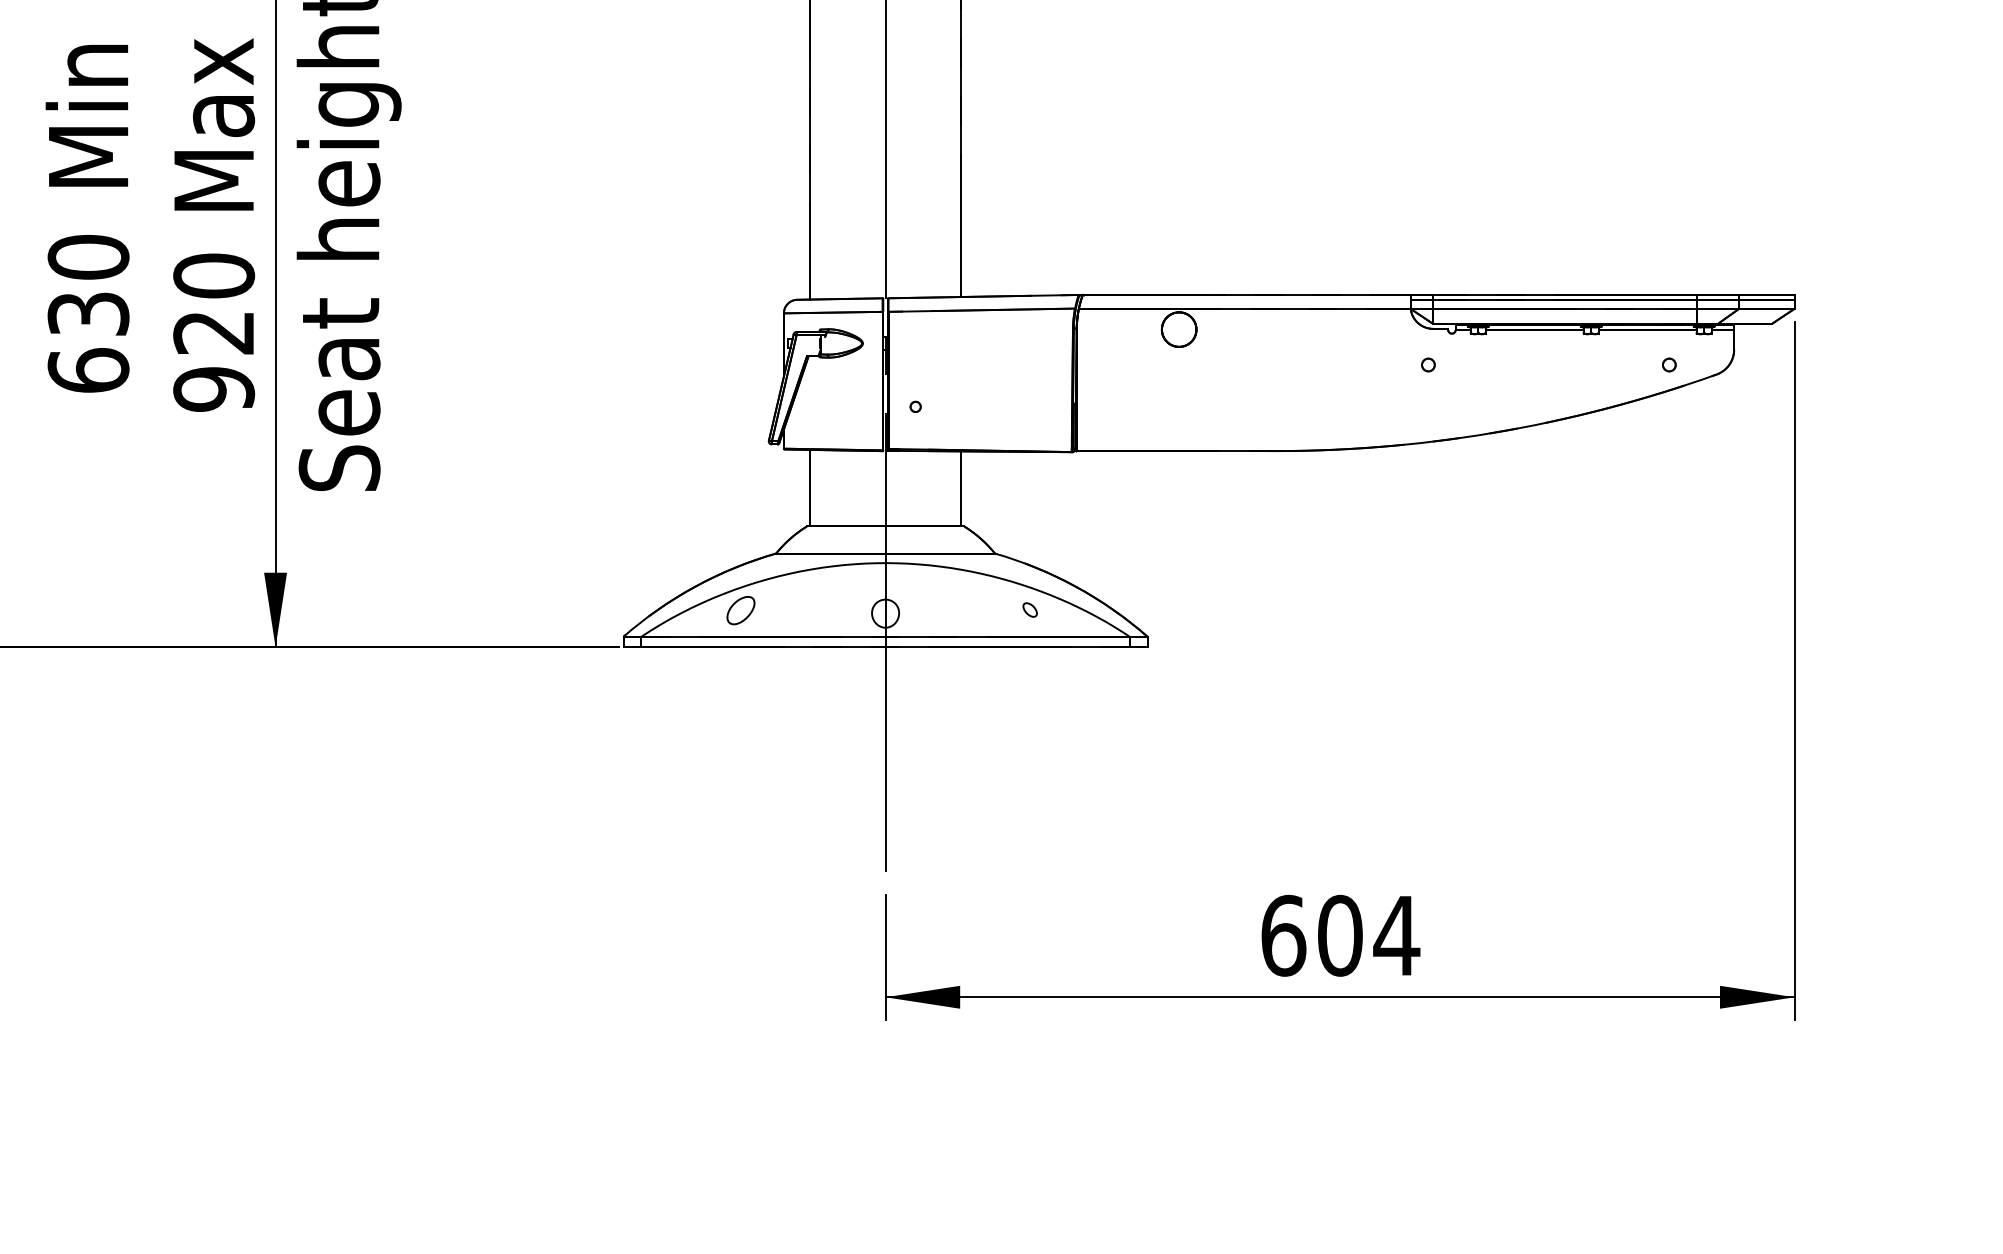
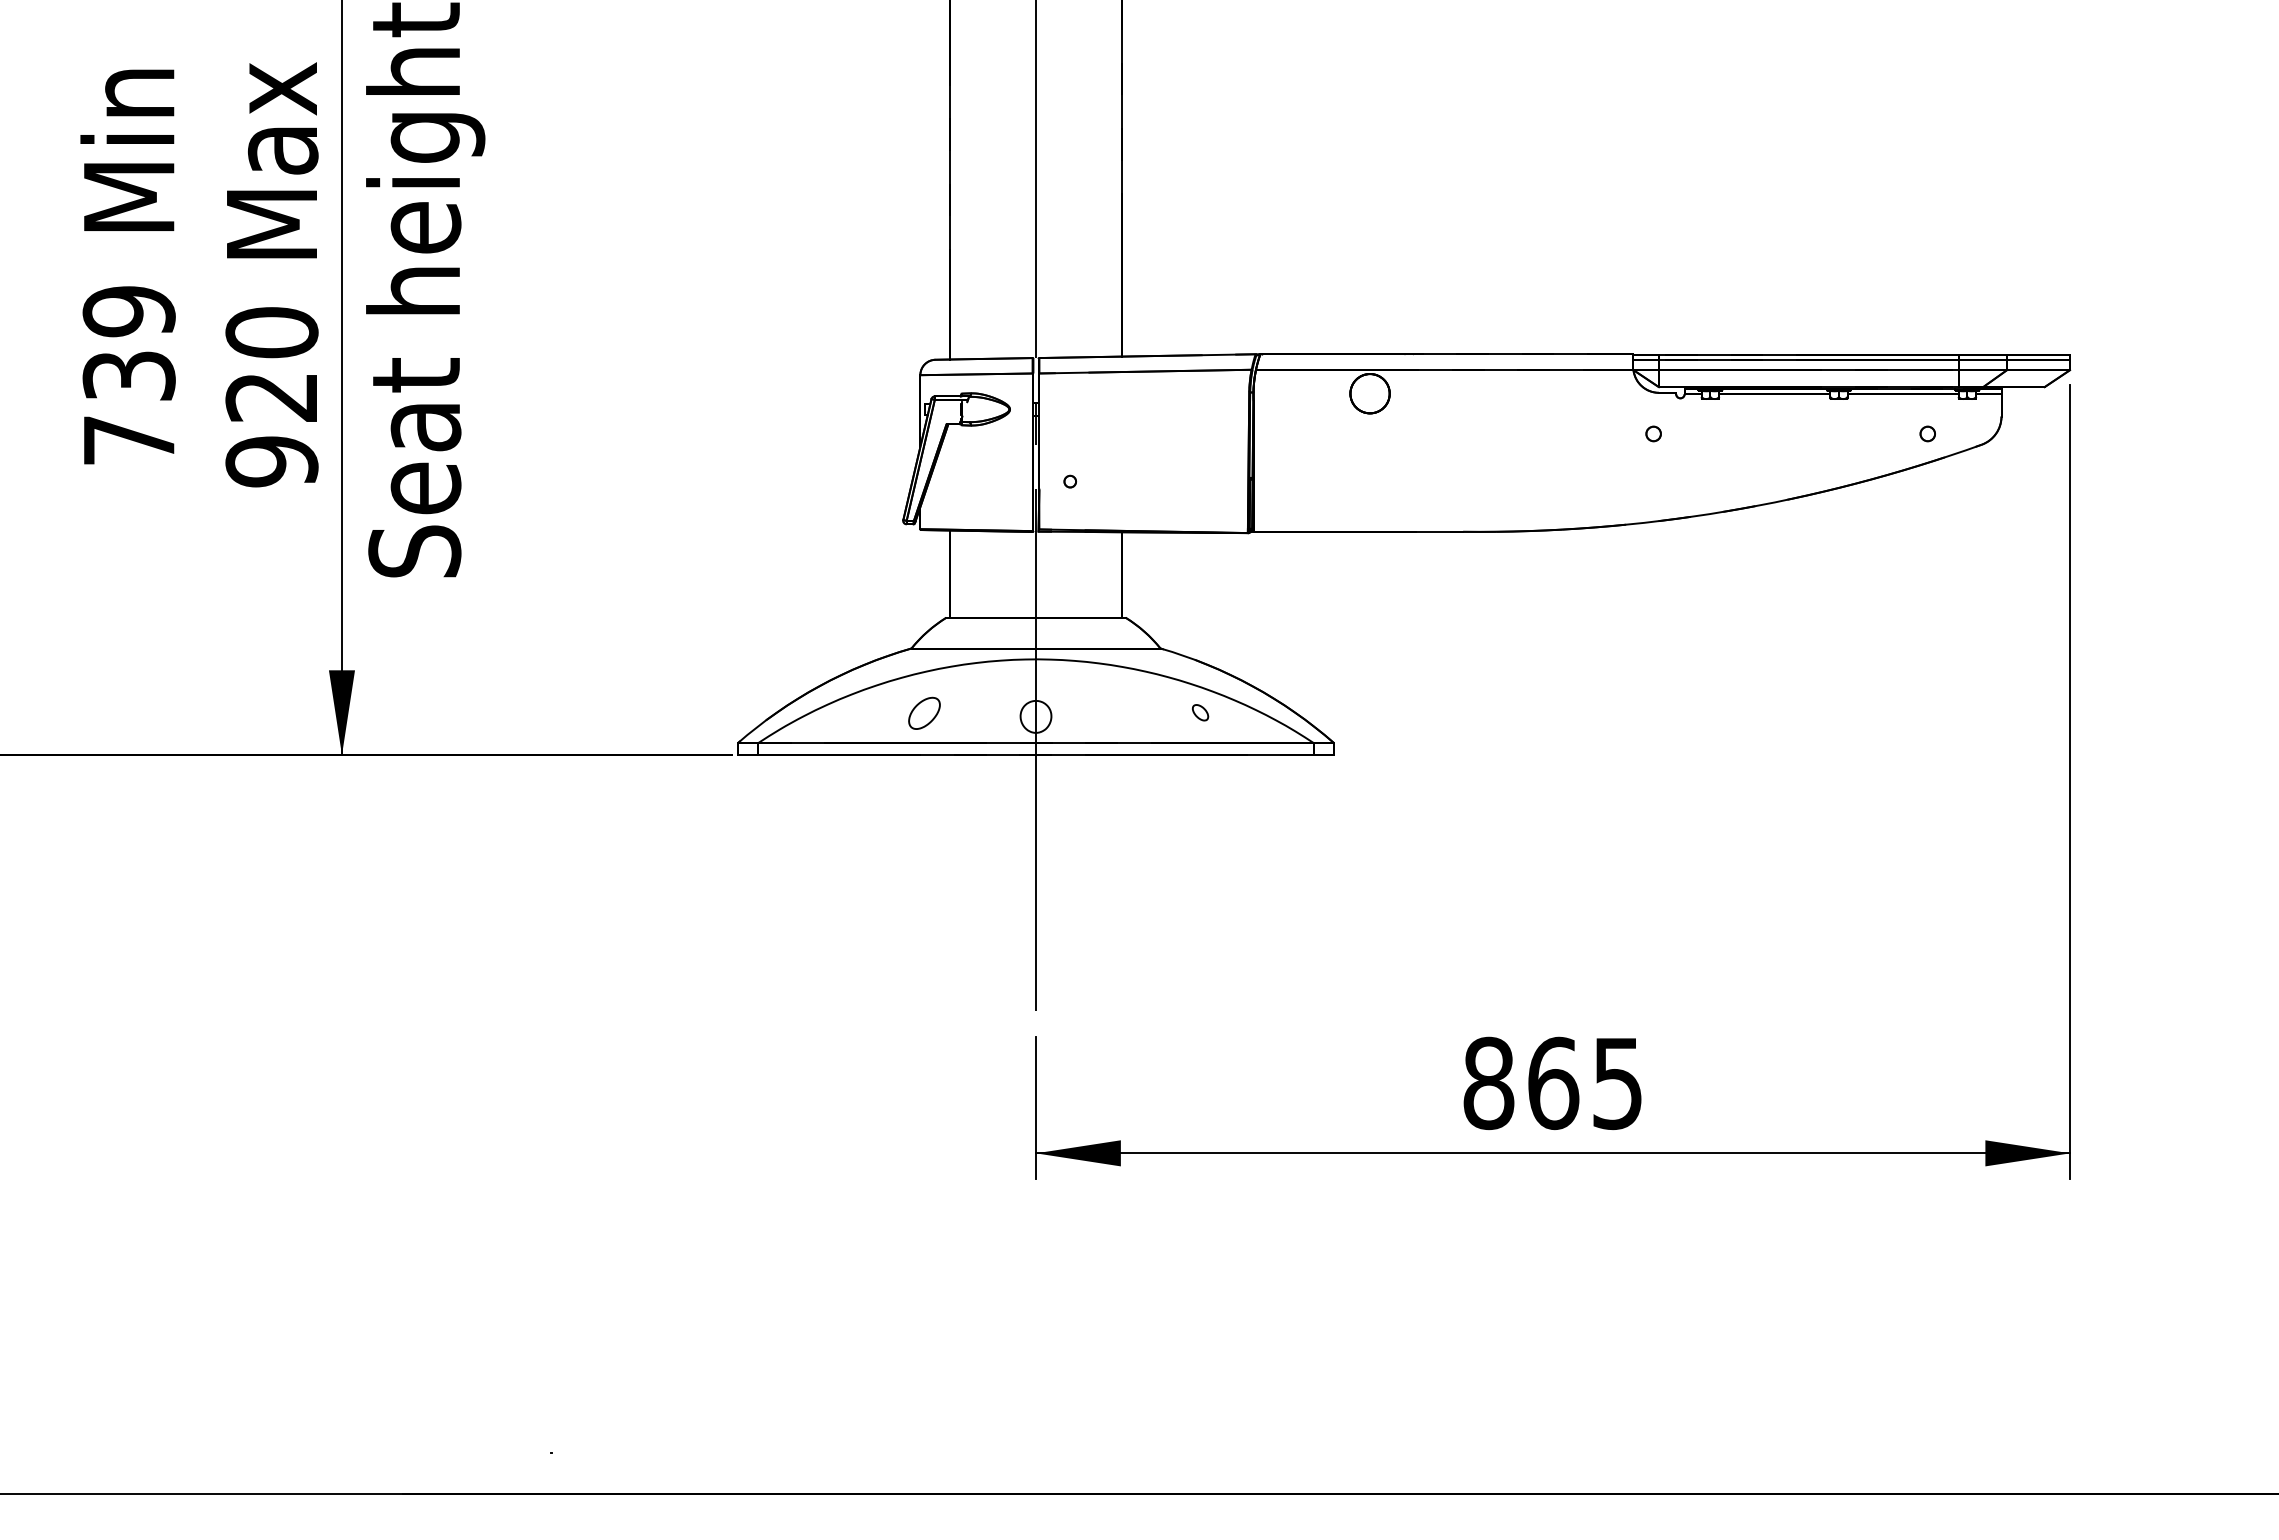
text: (87, 313) -> (128, 375), 630 -> 739
part: (740, 609) -> (924, 712), moved
text: (1340, 935) -> (1553, 1083), 604 -> 865

